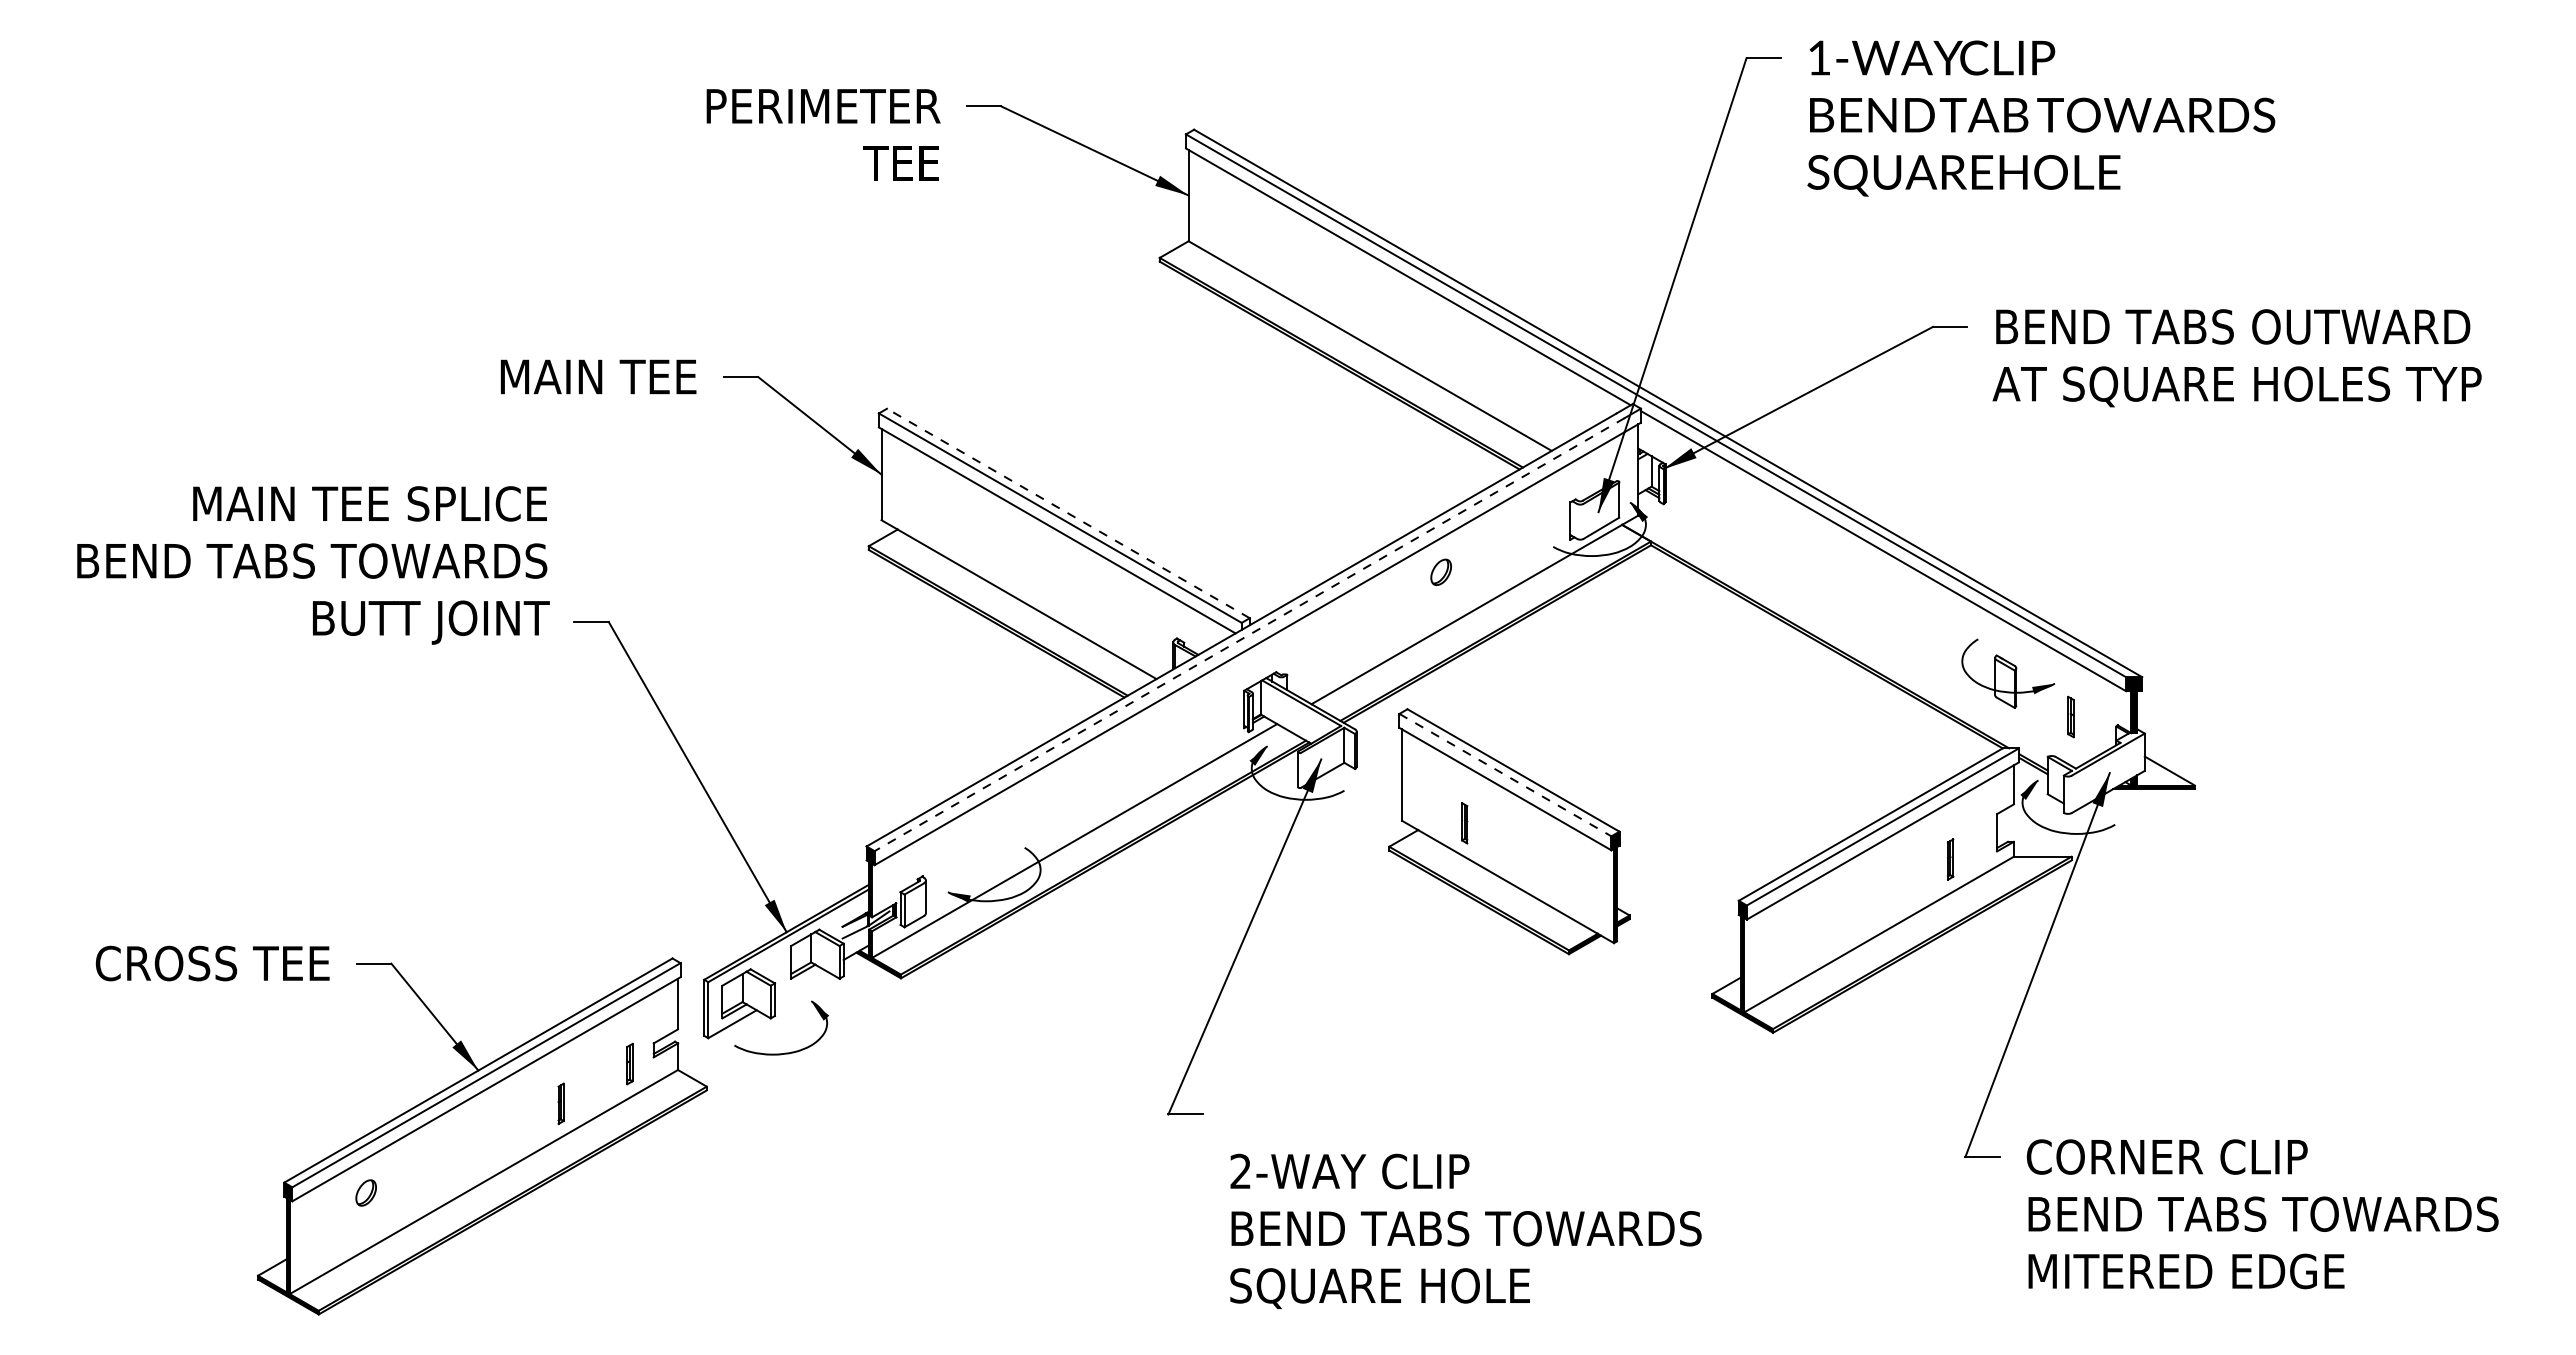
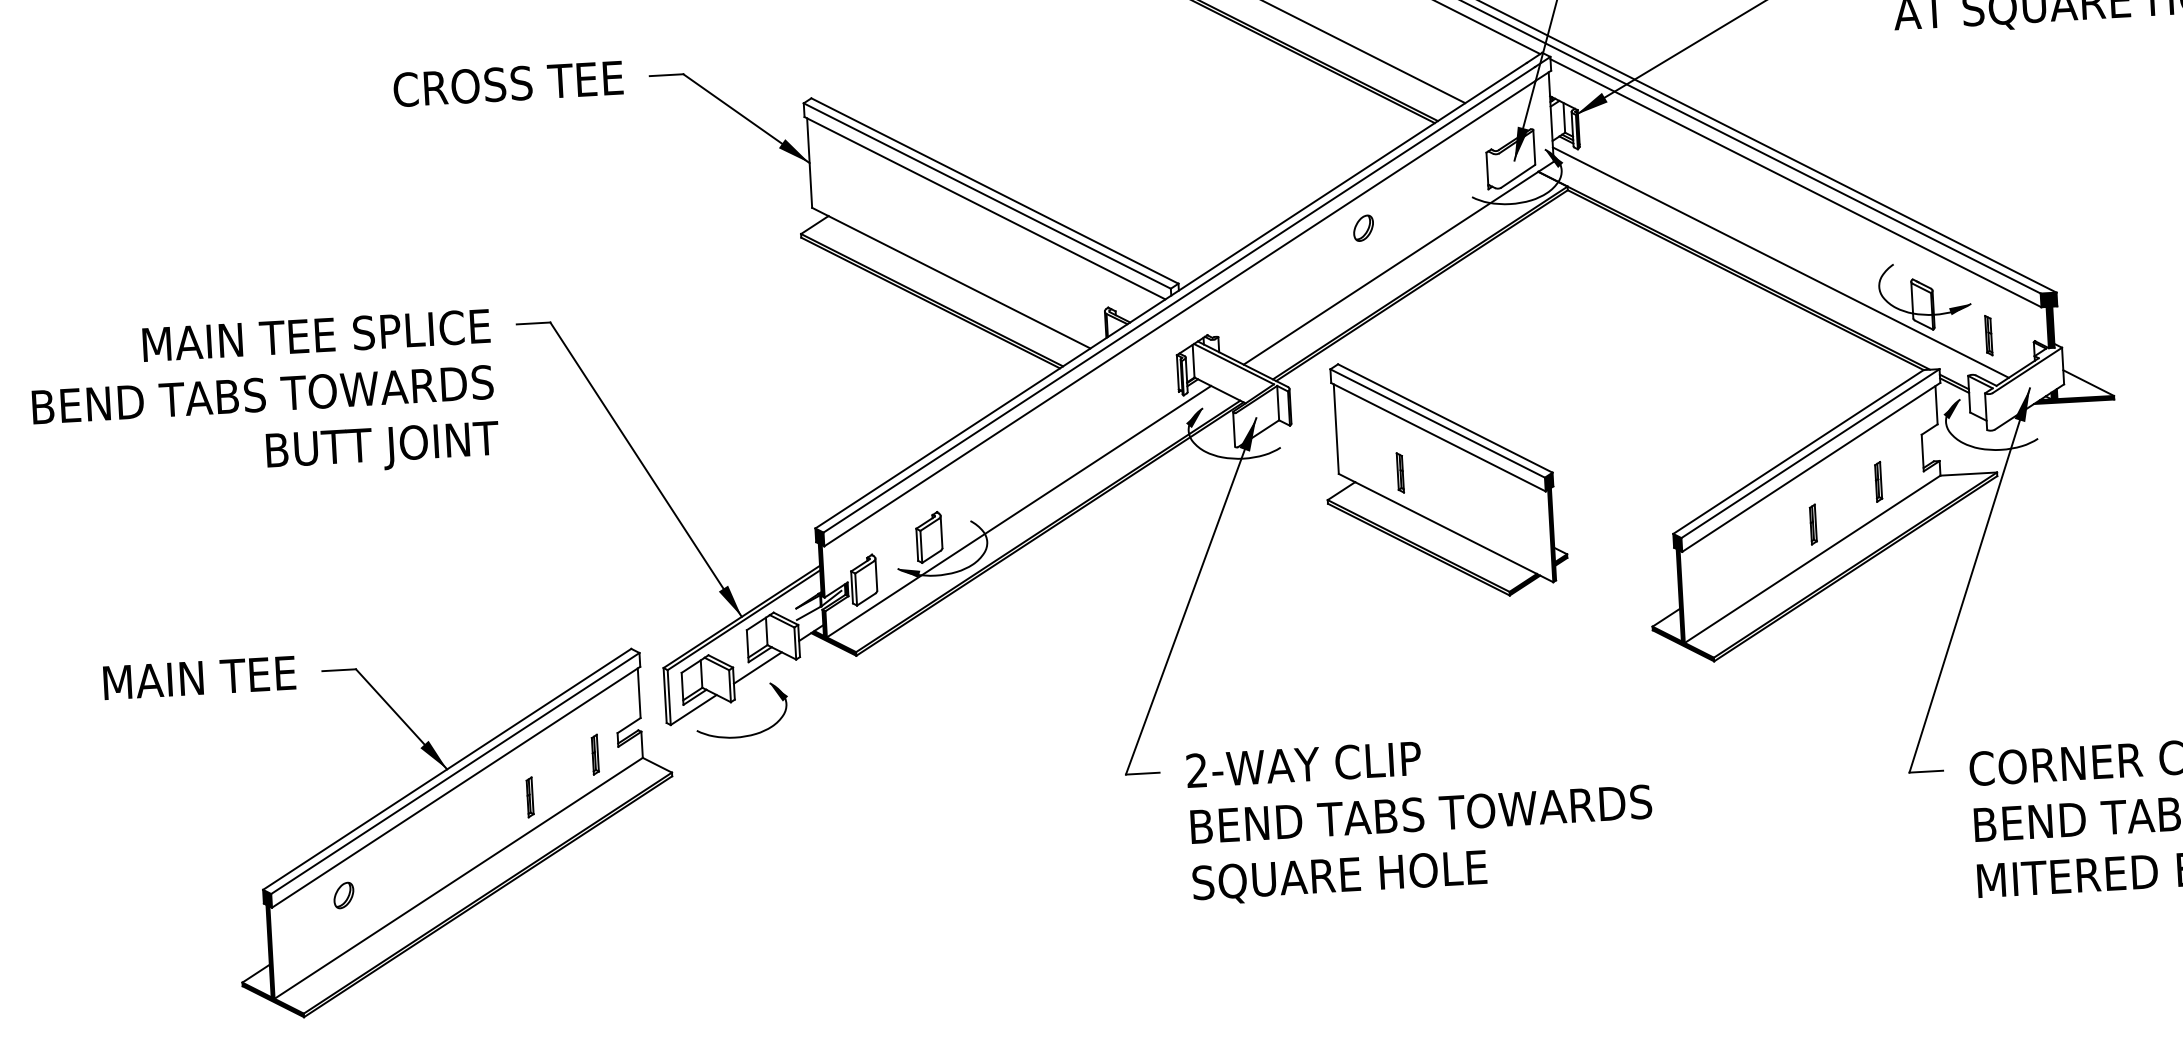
text: (532, 376) -> (462, 86), MAIN TEE -> CROSS TEE
line: (1067, 513) -> (994, 191), dashed -> solid
text: (313, 565) -> (264, 399), moved
line: (1863, 630) -> (1780, 262), added
line: (1249, 634) -> (1179, 299), dashed -> solid
line: (1505, 775) -> (1437, 423), dashed -> solid
part: (981, 861) -> (928, 536), added
part: (1881, 899) -> (1813, 524), added
text: (166, 963) -> (135, 681), CROSS TEE -> MAIN TEE
line: (799, 984) -> (757, 667), added
text: (1465, 1231) -> (1420, 817), moved

